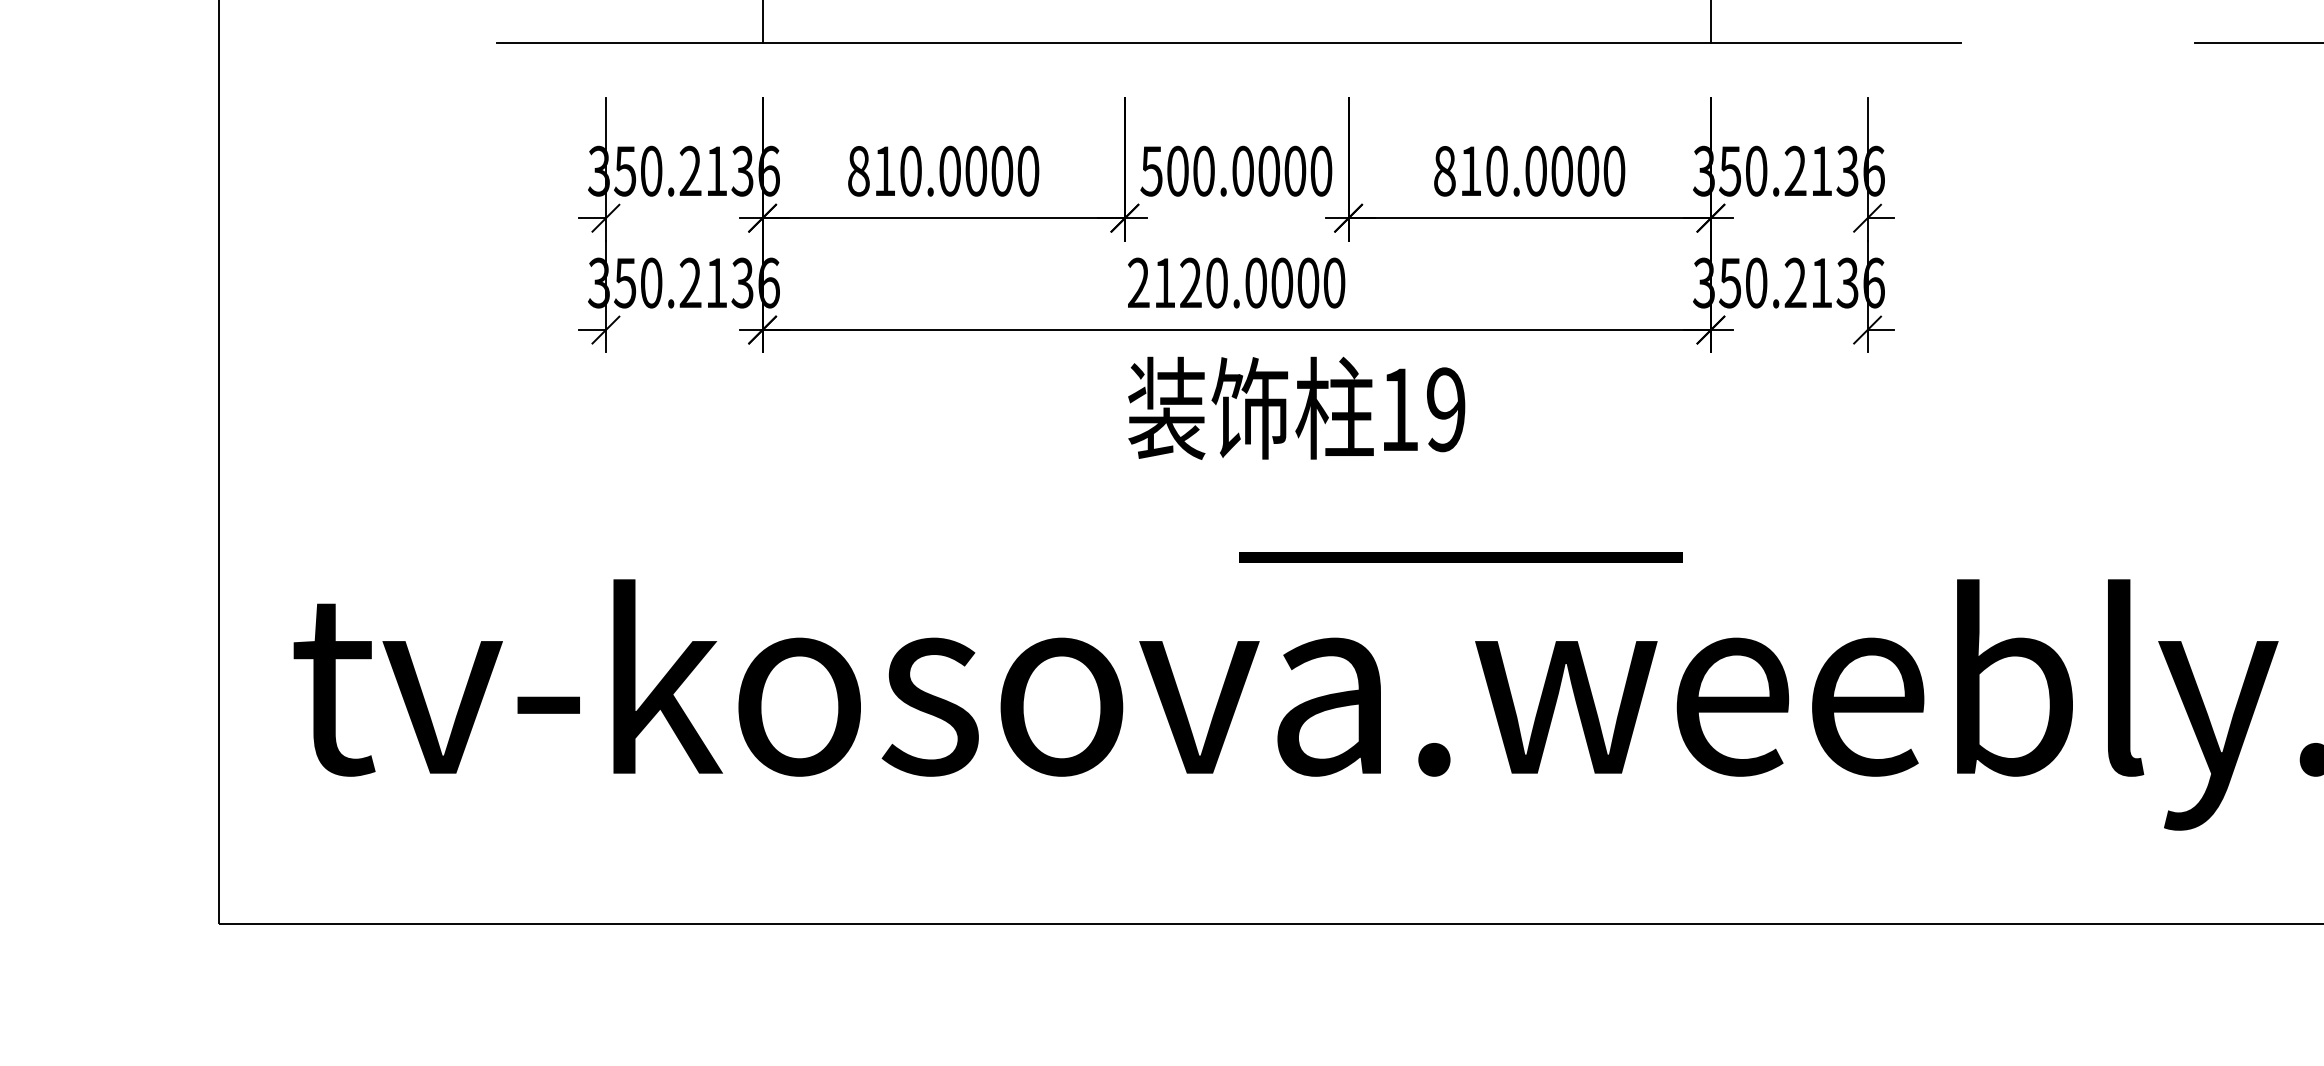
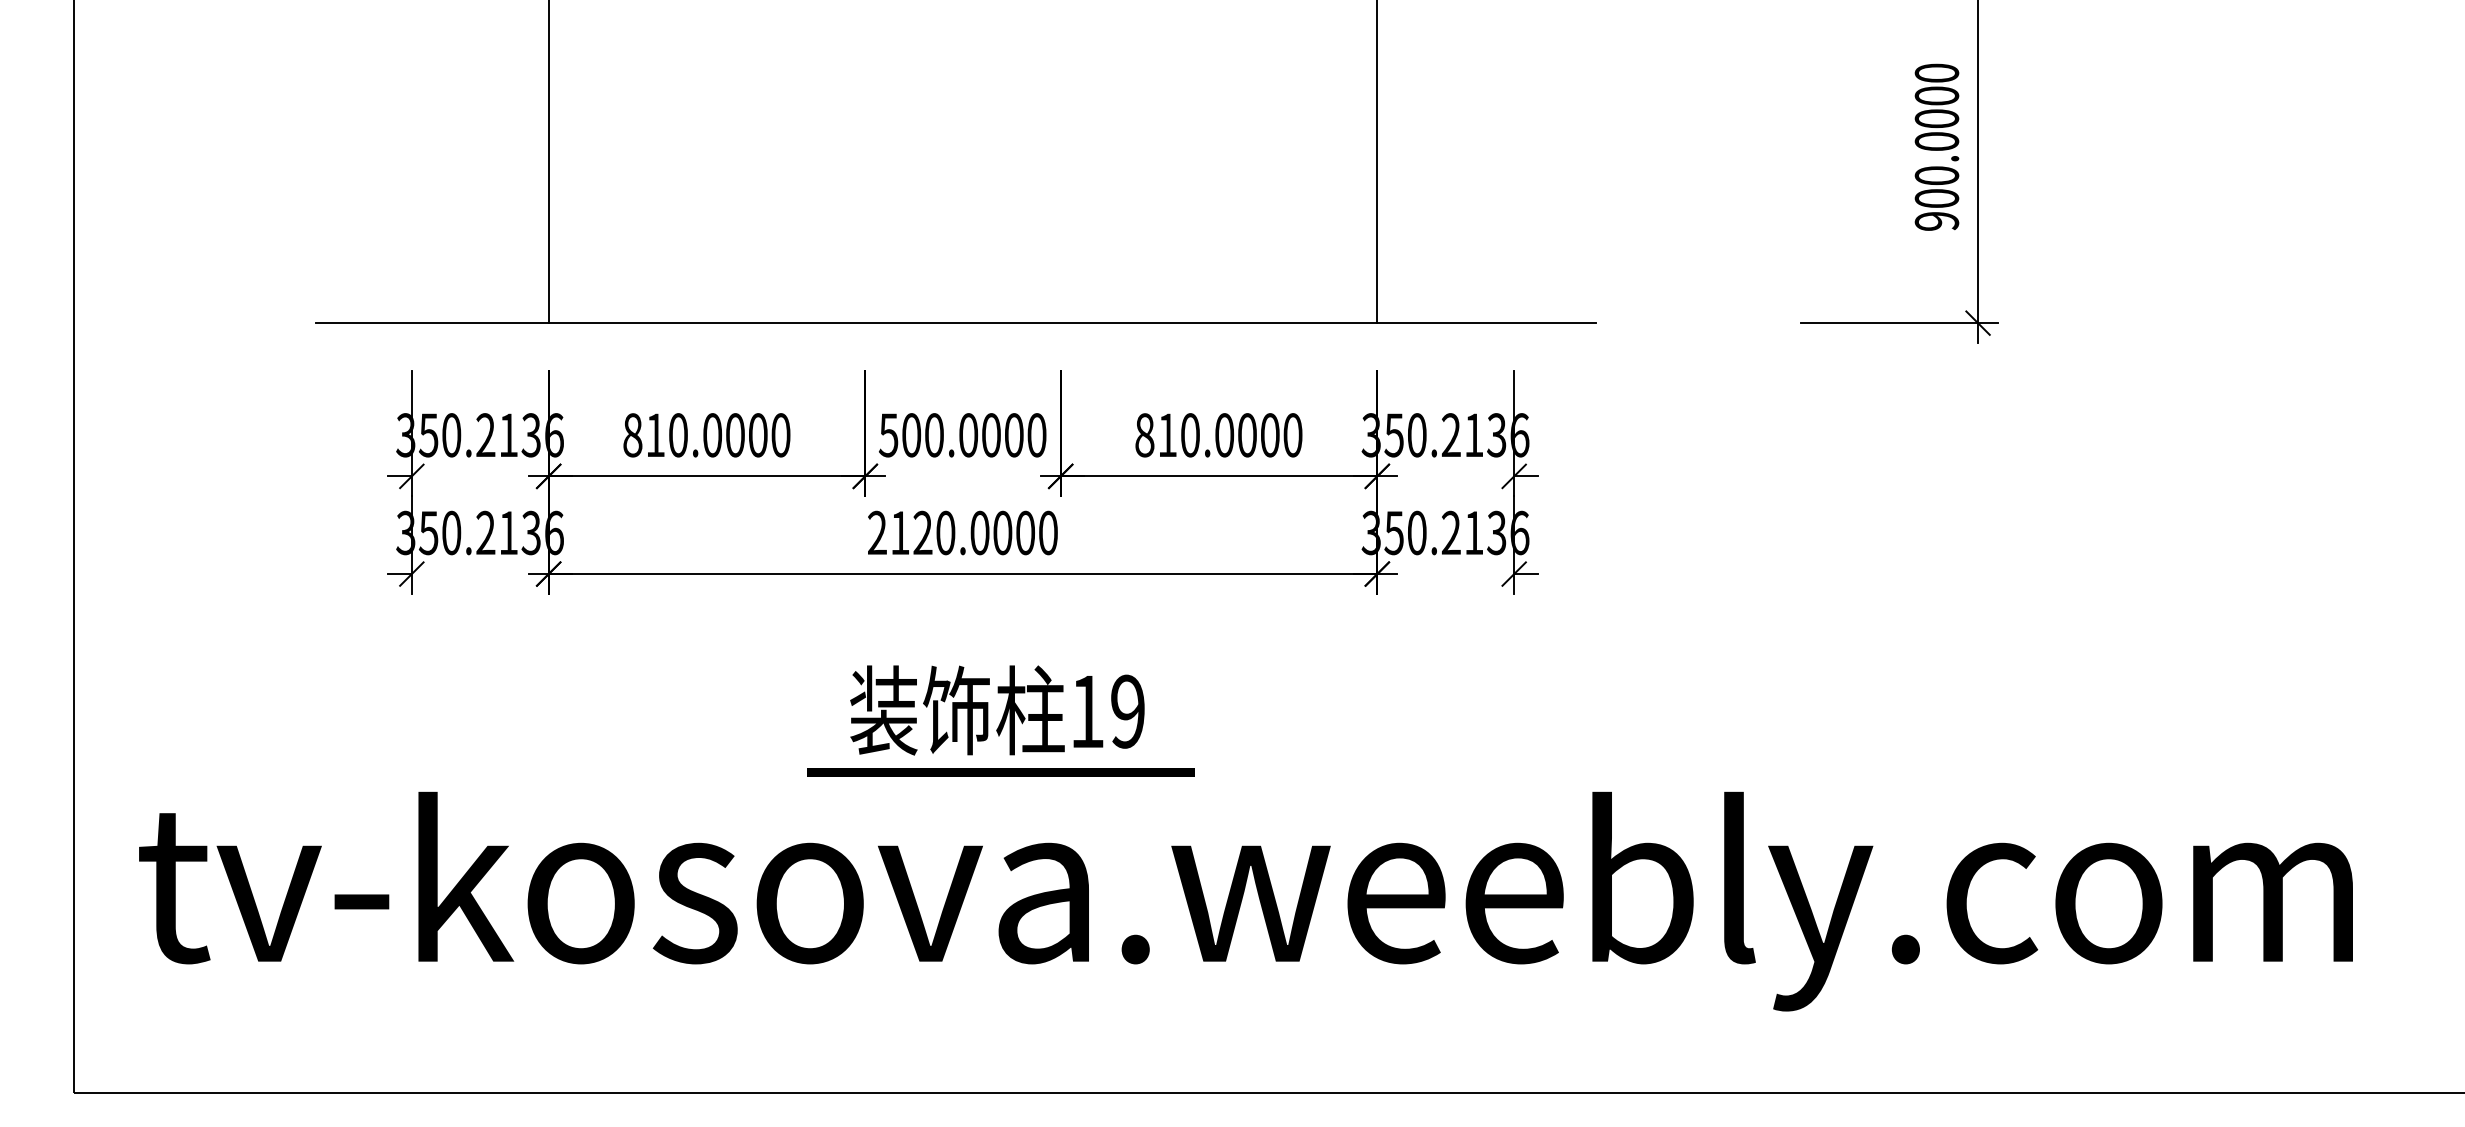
text: (1296, 408) -> (997, 710), moved
line: (1460, 557) -> (1000, 772), moved

